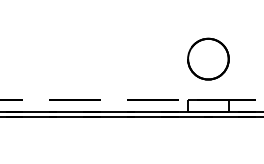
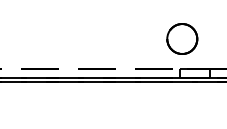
circle: (208, 58) -> (182, 38), moved

